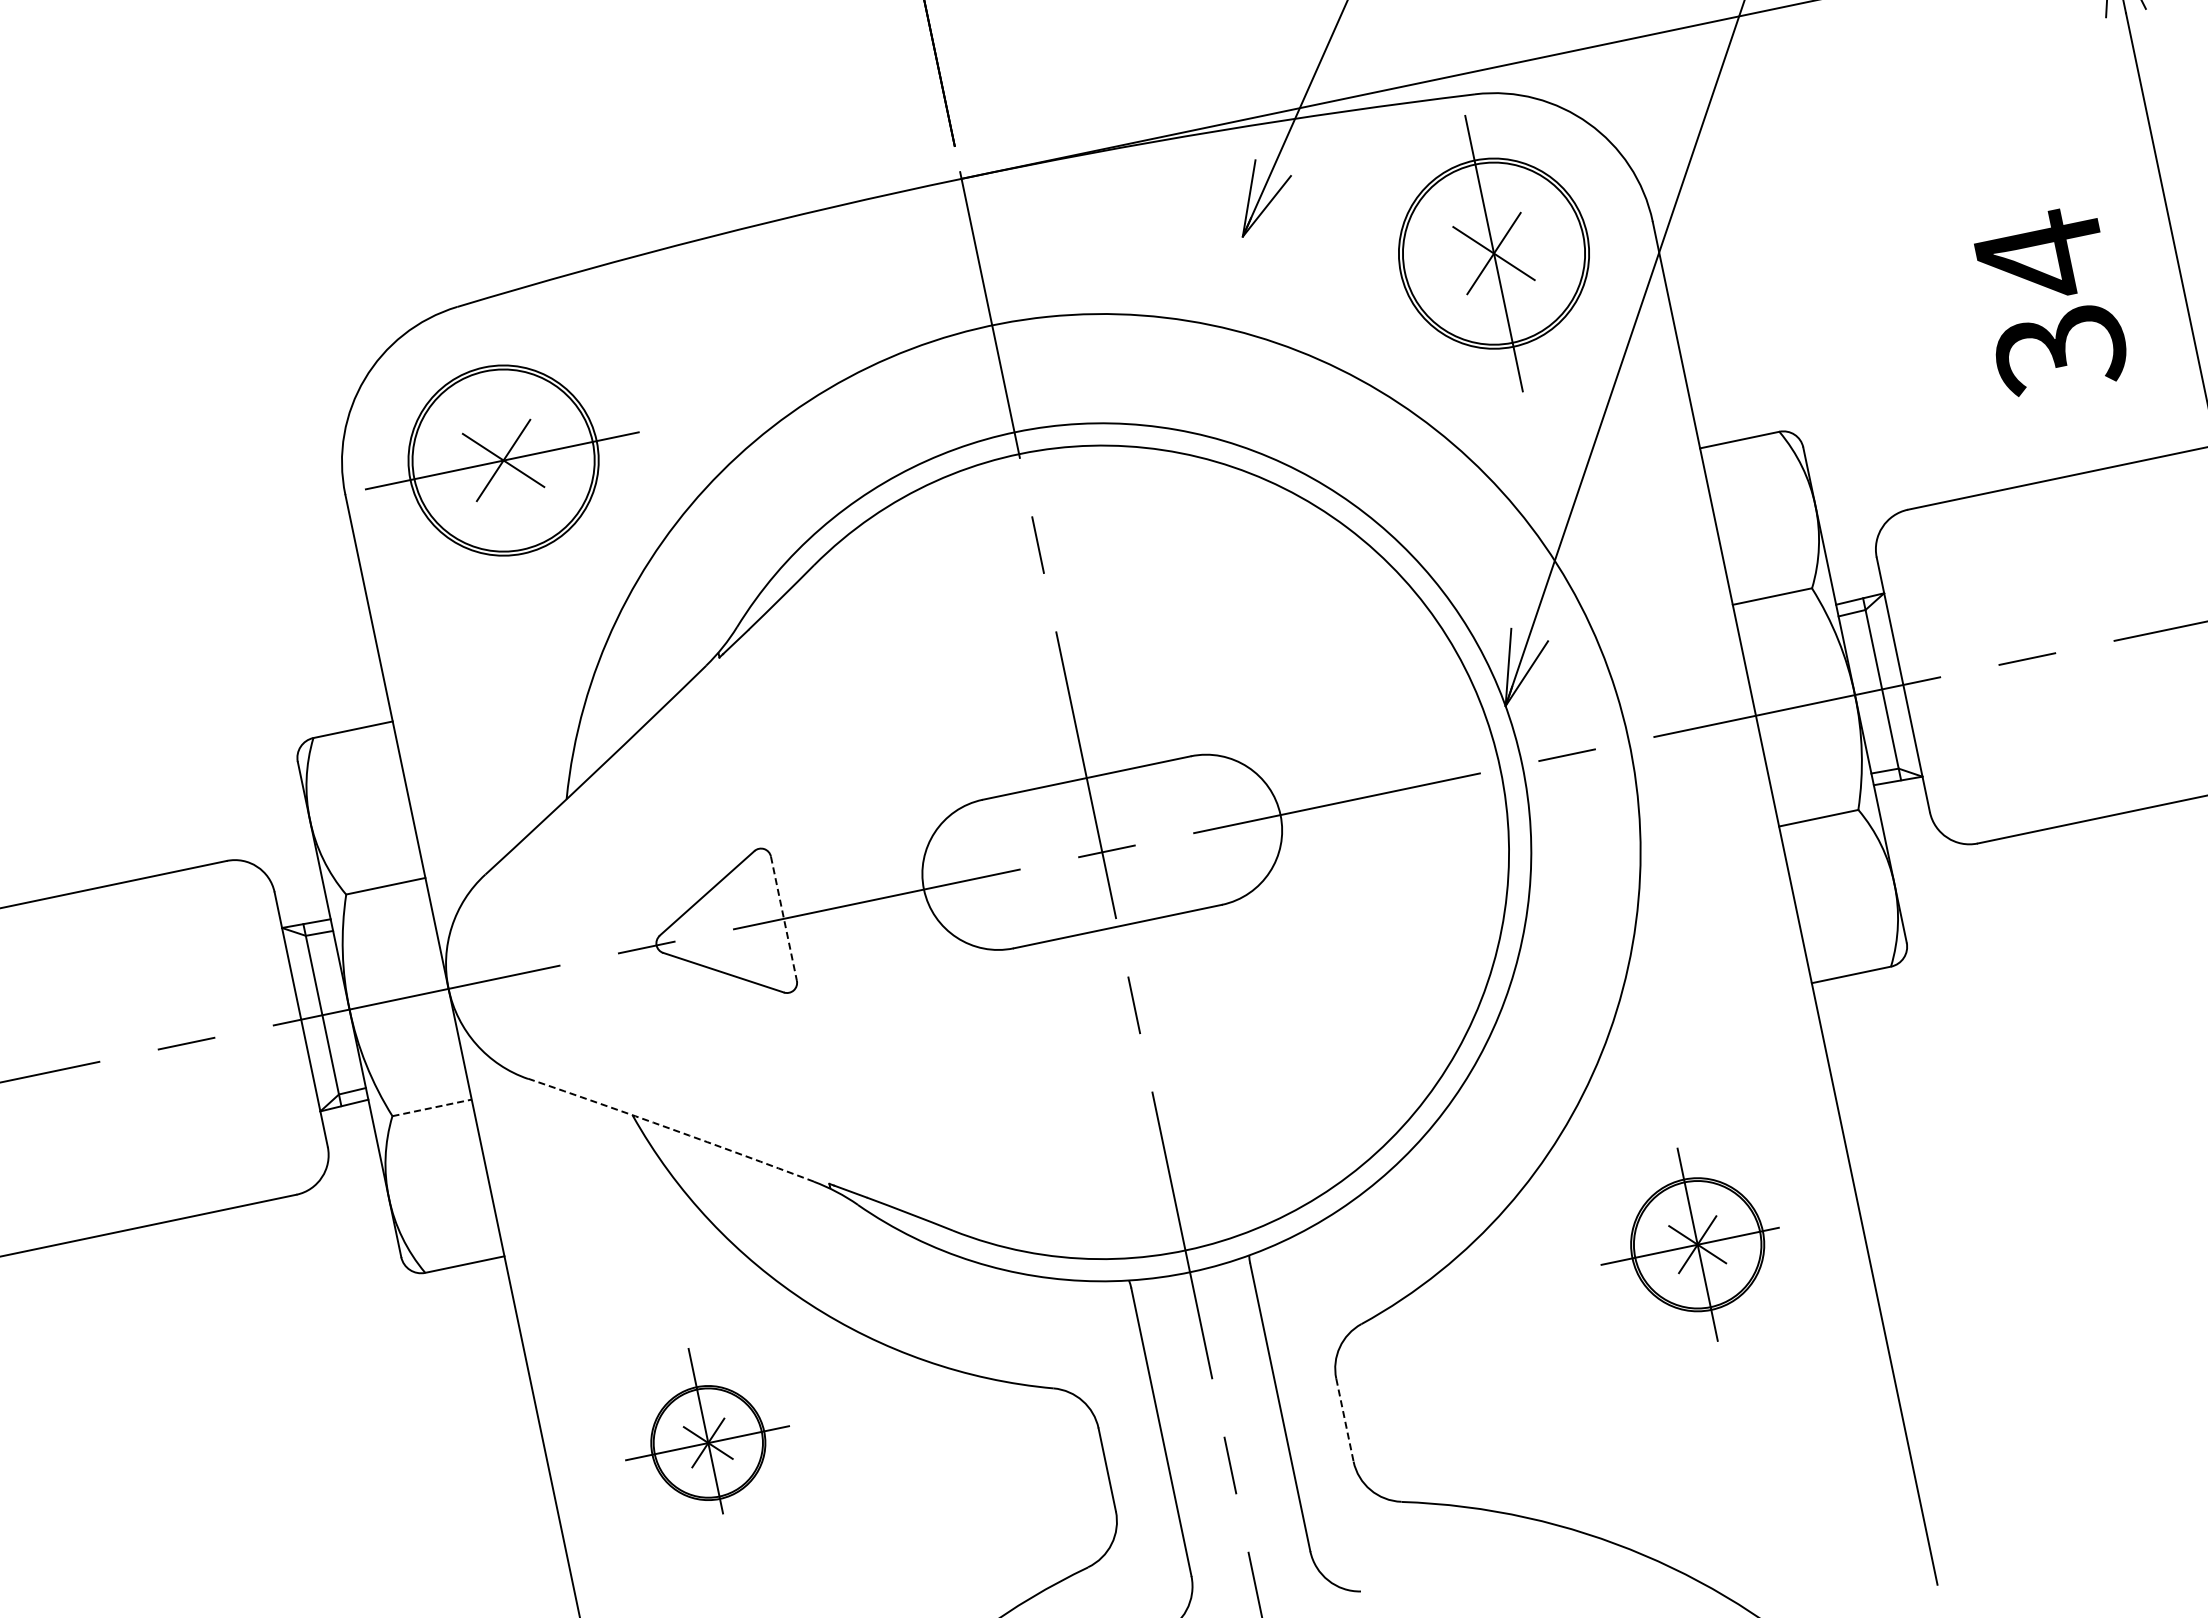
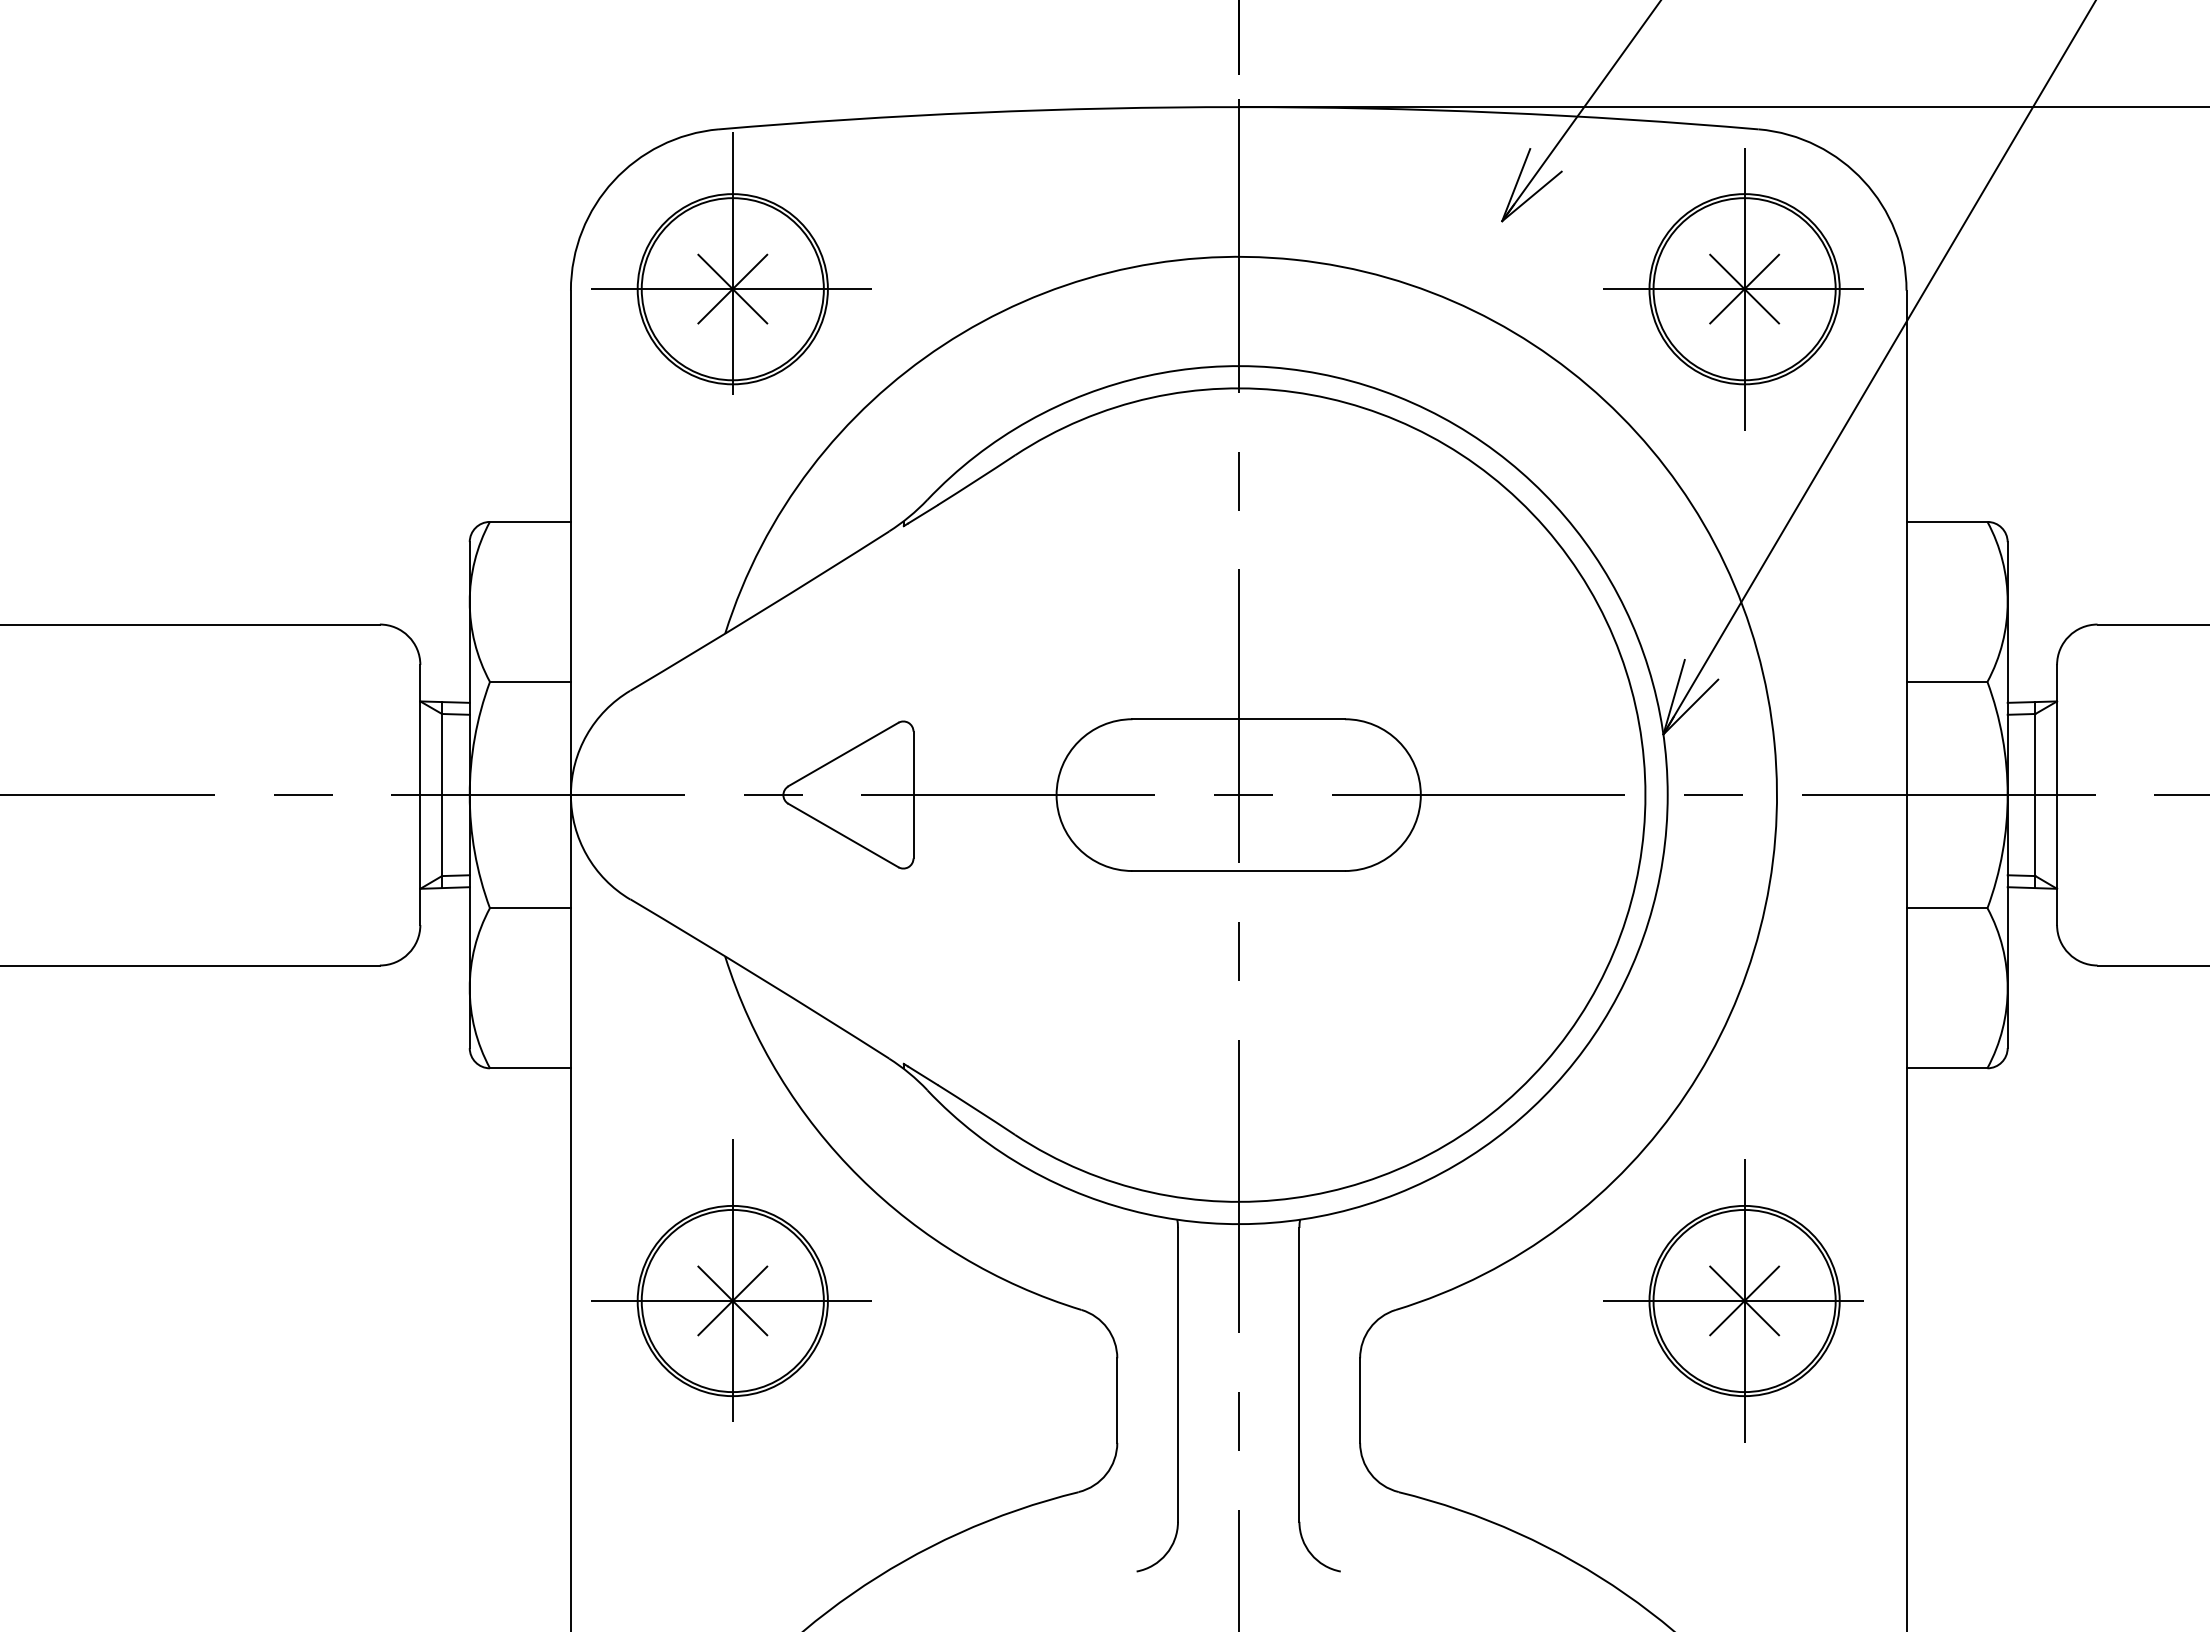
line: (1483, 256) -> (1733, 289), added
line: (498, 435) -> (732, 263), added
line: (784, 919) -> (913, 795), dashed -> solid
line: (432, 1108) -> (530, 908), dashed -> solid
arc: (671, 1128) -> (760, 977), dashed -> solid
part: (1689, 1245) -> (1733, 1300), size x1.43
line: (1345, 1420) -> (1360, 1401), dashed -> solid
part: (705, 1431) -> (731, 1280), size x1.67

